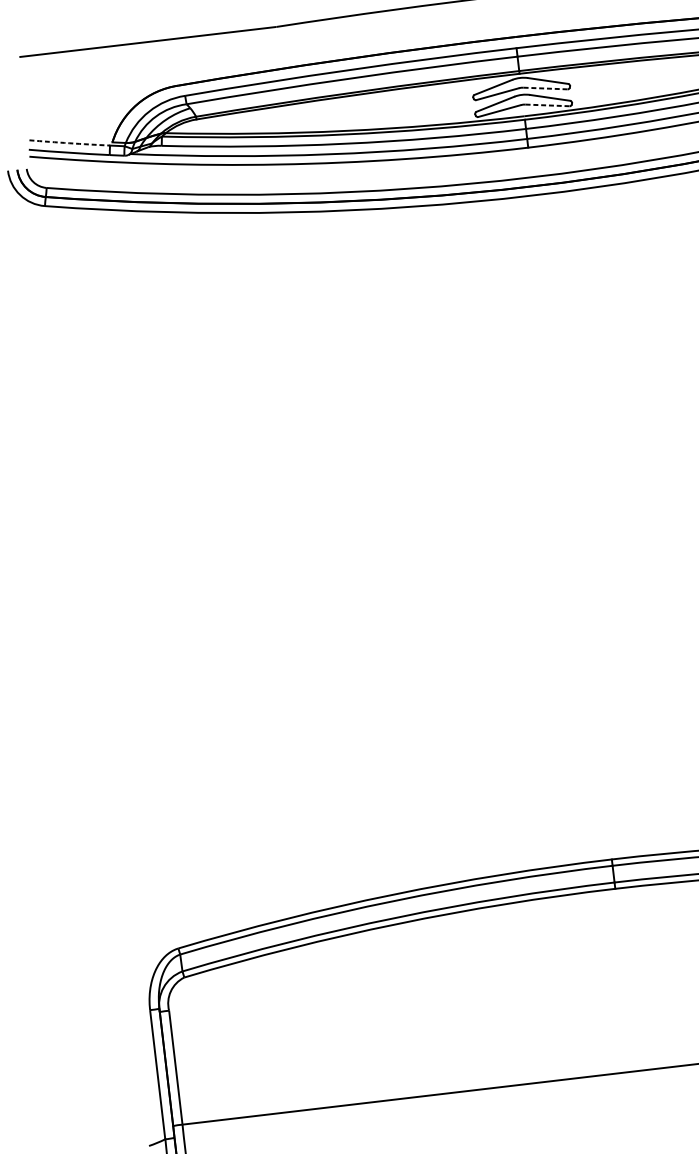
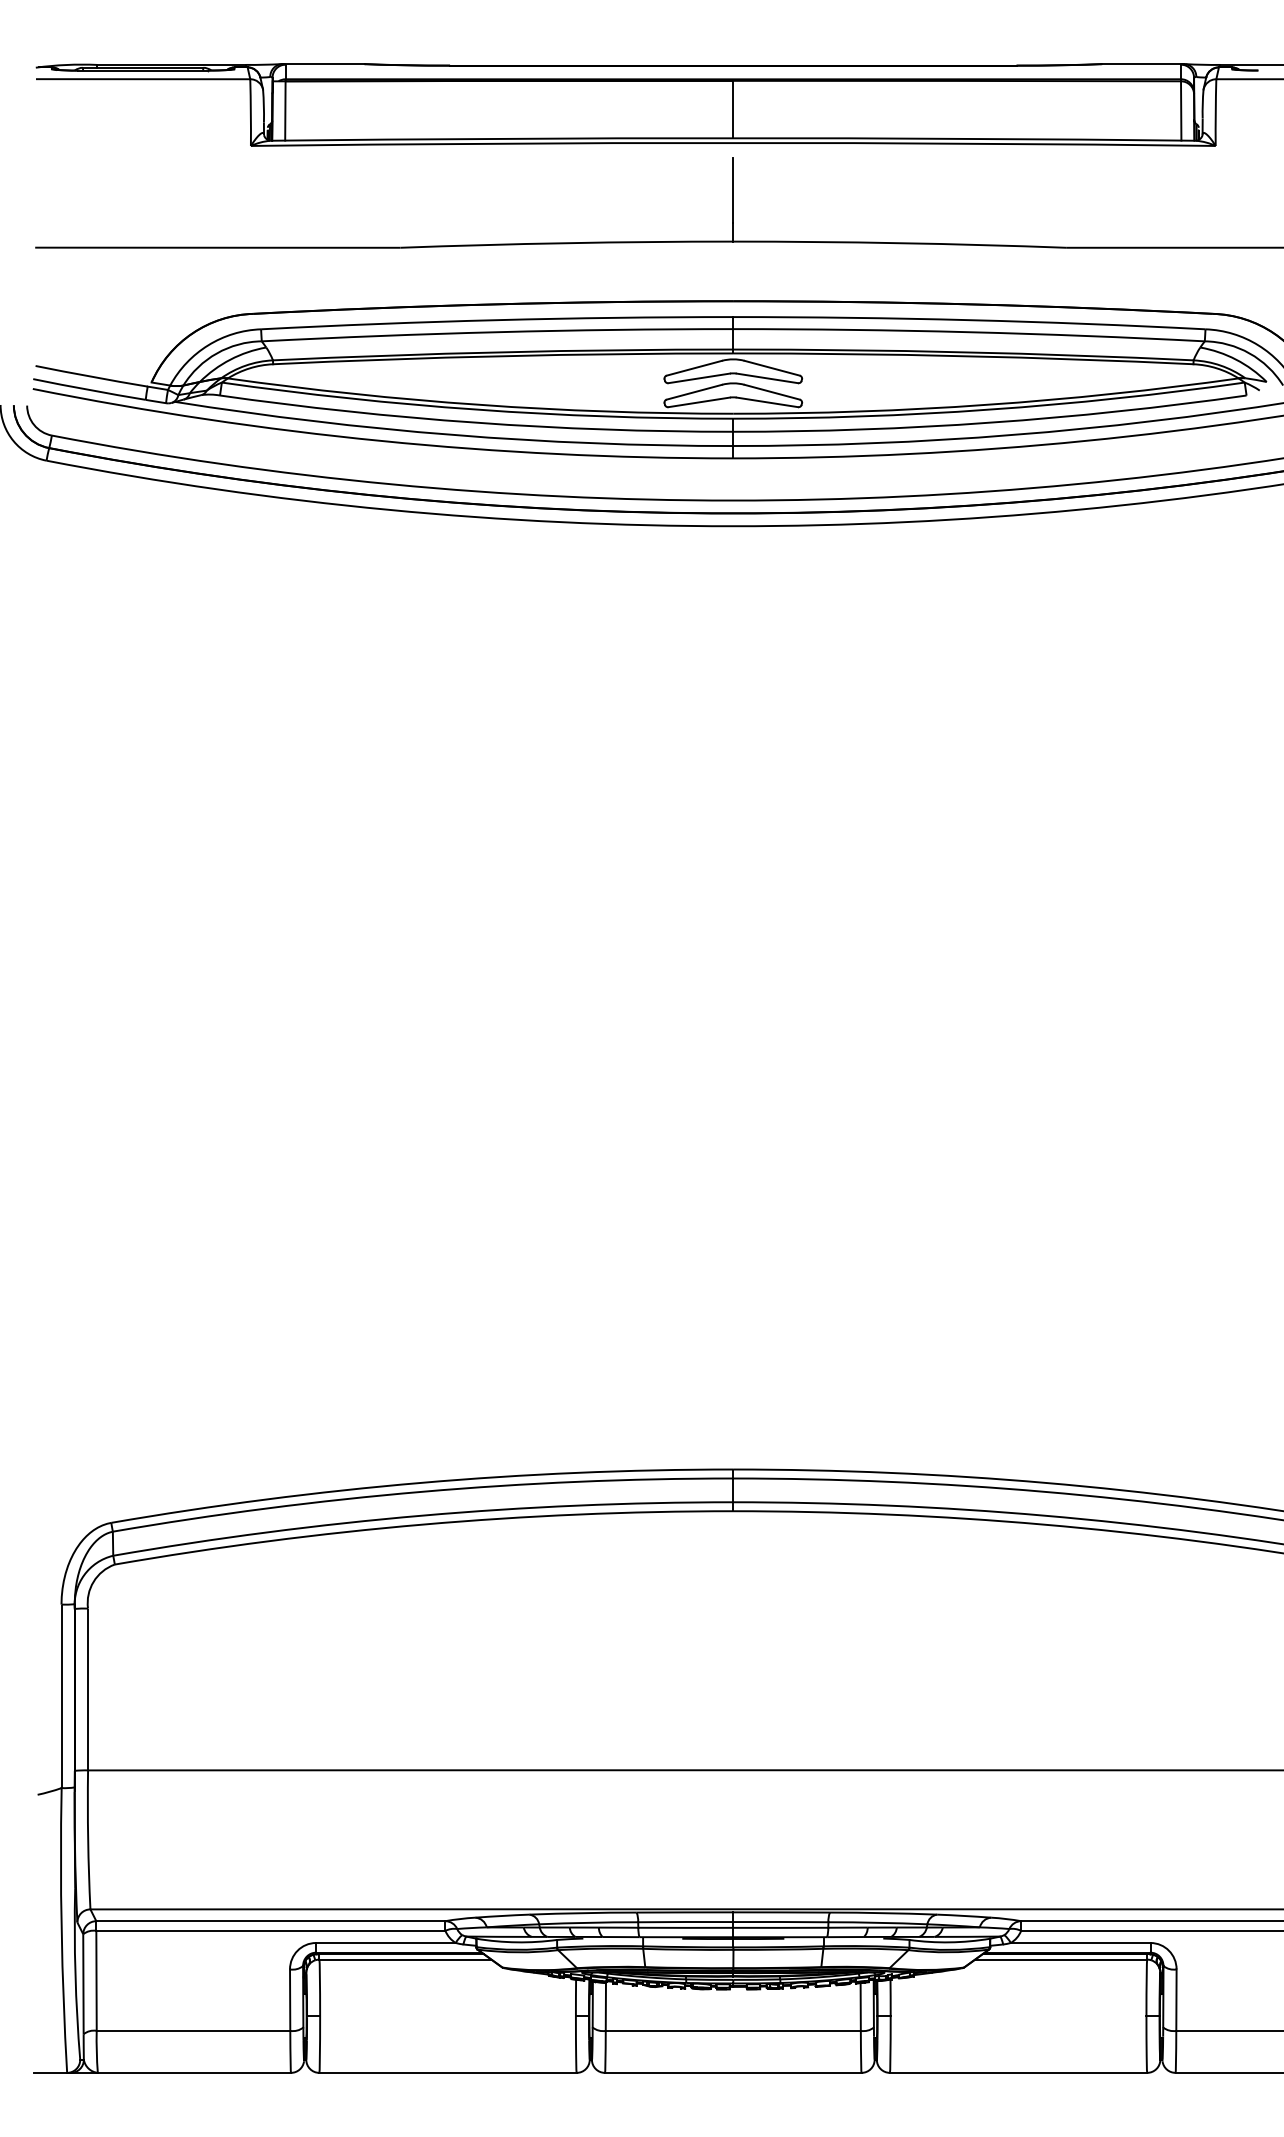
line: (545, 88) -> (767, 378), dashed -> solid
line: (547, 105) -> (767, 402), dashed -> solid
arc: (69, 143) -> (91, 376), dashed -> solid

